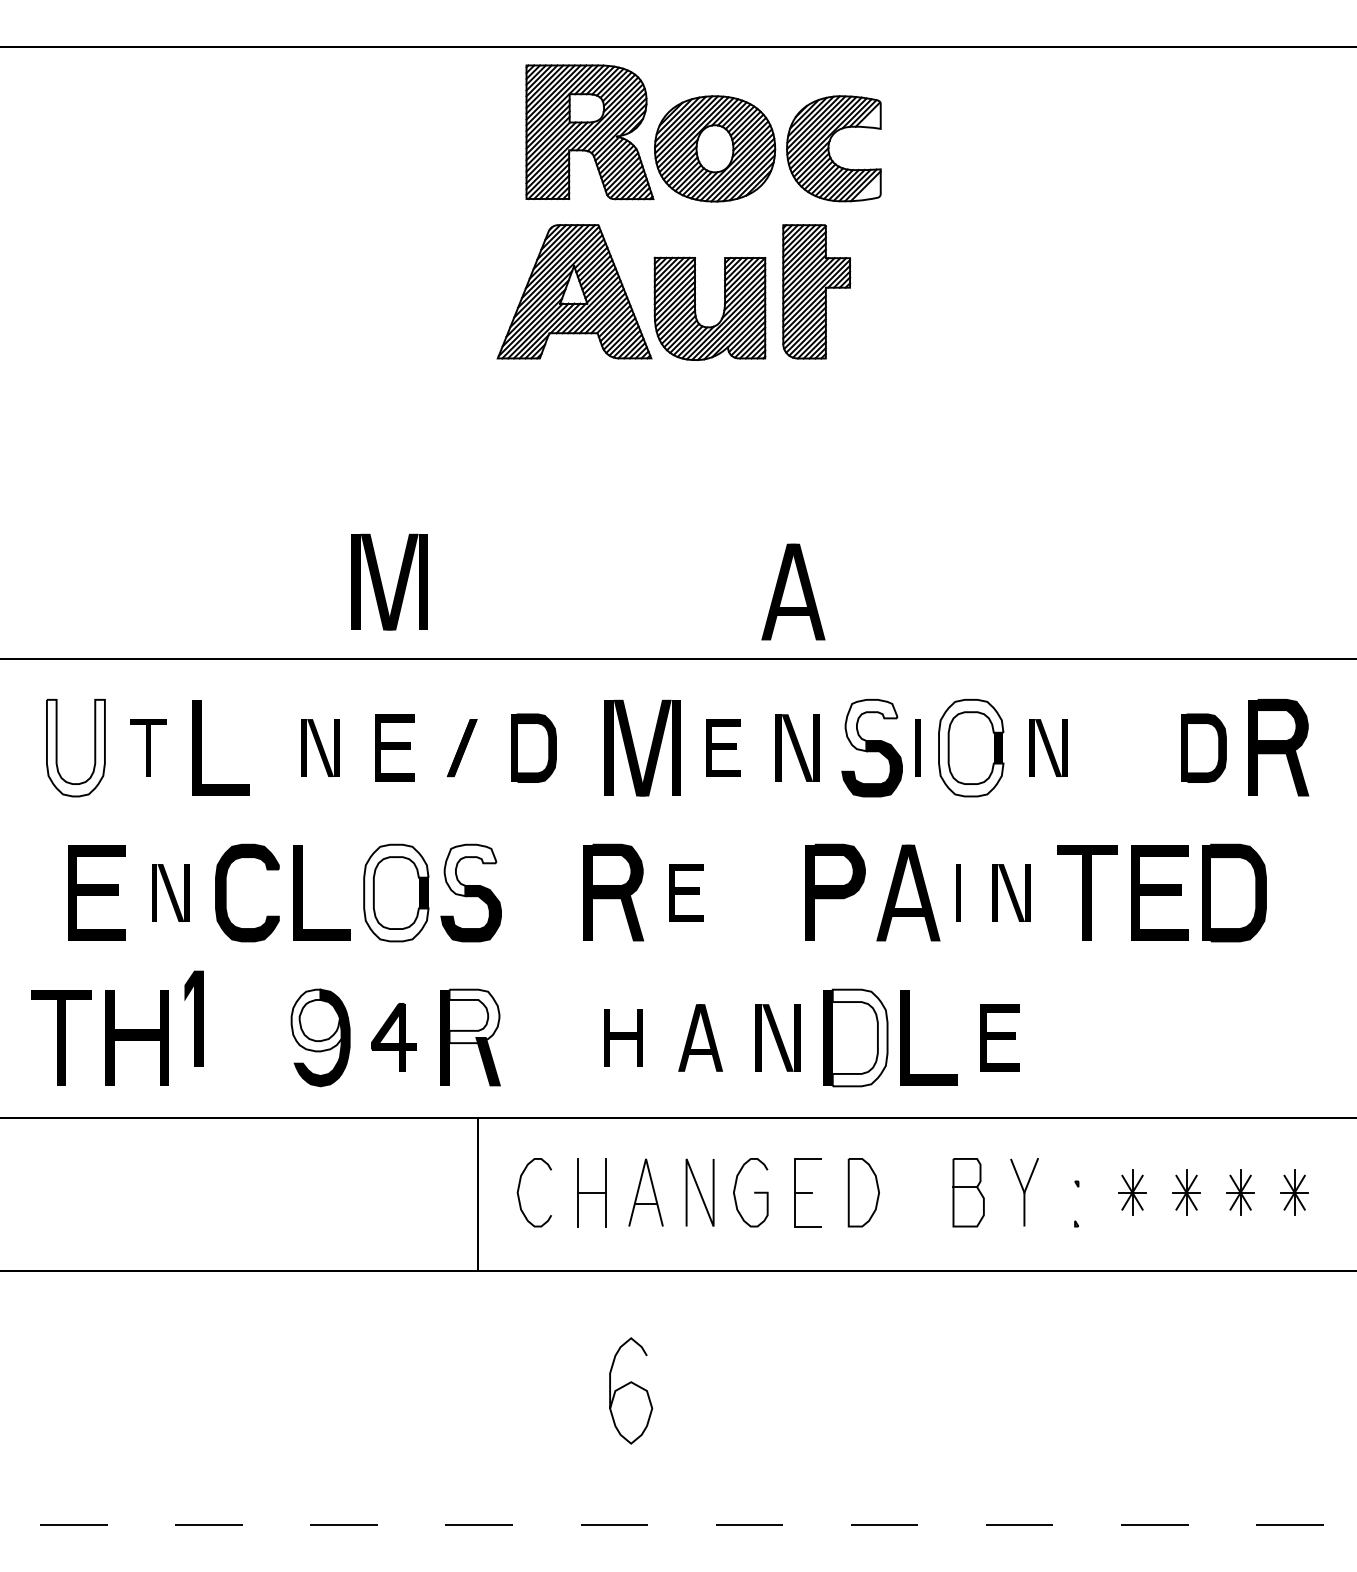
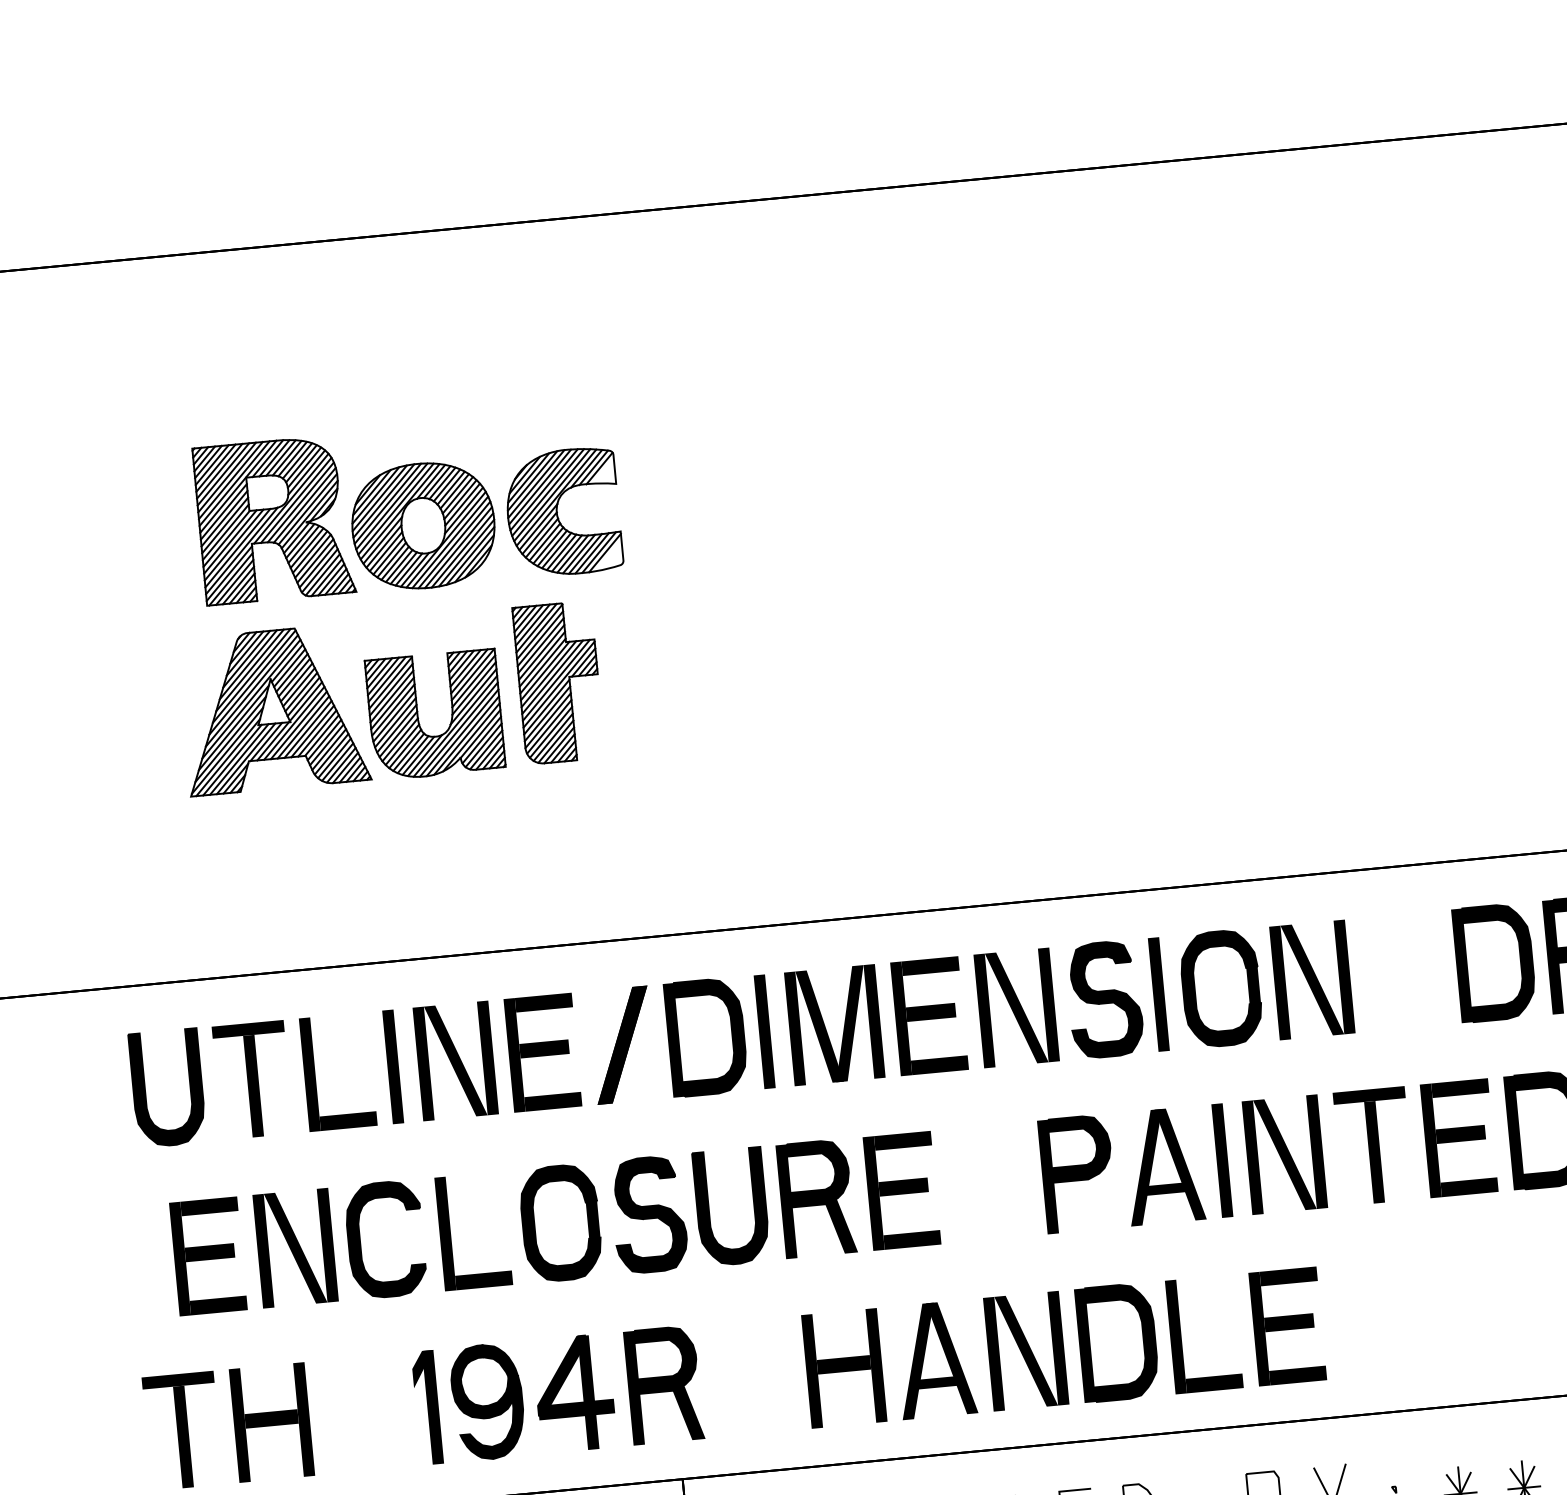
part: (690, 199) -> (400, 588), moved
part: (382, 584) -> (510, 861), removed
part: (793, 591) -> (994, 824), removed
fill: (871, 725) -> (1101, 973), added
fill: (75, 747) -> (167, 1087), added
part: (148, 747) -> (253, 1079), size x1.67
part: (267, 747) -> (393, 1066), added
part: (320, 747) -> (455, 1060), size x1.67
part: (394, 747) -> (542, 1052), size x1.43
part: (461, 747) -> (621, 1044), size x1.67
part: (582, 747) -> (763, 1031), added
part: (722, 747) -> (928, 1015), size x1.67
part: (797, 747) -> (1016, 1007), size x1.43
part: (917, 747) -> (1158, 993), size x1.67
fill: (971, 747) -> (1221, 987), added
part: (1048, 747) -> (1312, 979), size x1.67
part: (533, 748) -> (706, 1037), size x1.43
part: (1203, 748) -> (1494, 963), size x1.43
fill: (470, 870) -> (645, 1188), added
part: (170, 892) -> (295, 1247), size x1.67
fill: (396, 892) -> (561, 1222), added
part: (559, 892) -> (752, 1204), added
part: (685, 892) -> (901, 1190), size x1.67
part: (958, 892) -> (1222, 1159), size x1.67
part: (1011, 892) -> (1284, 1154), size x1.67
fill: (474, 1016) -> (666, 1359), added
part: (193, 1018) -> (426, 1407), moved
fill: (319, 1020) -> (484, 1381), added
part: (393, 1036) -> (573, 1392), size x1.43
part: (623, 1037) -> (844, 1367), size x1.67
part: (700, 1037) -> (934, 1359), size x1.43
part: (777, 1037) -> (1025, 1350), size x1.43
fill: (859, 1037) -> (1122, 1341), added
part: (999, 1037) -> (1286, 1325), size x1.43

